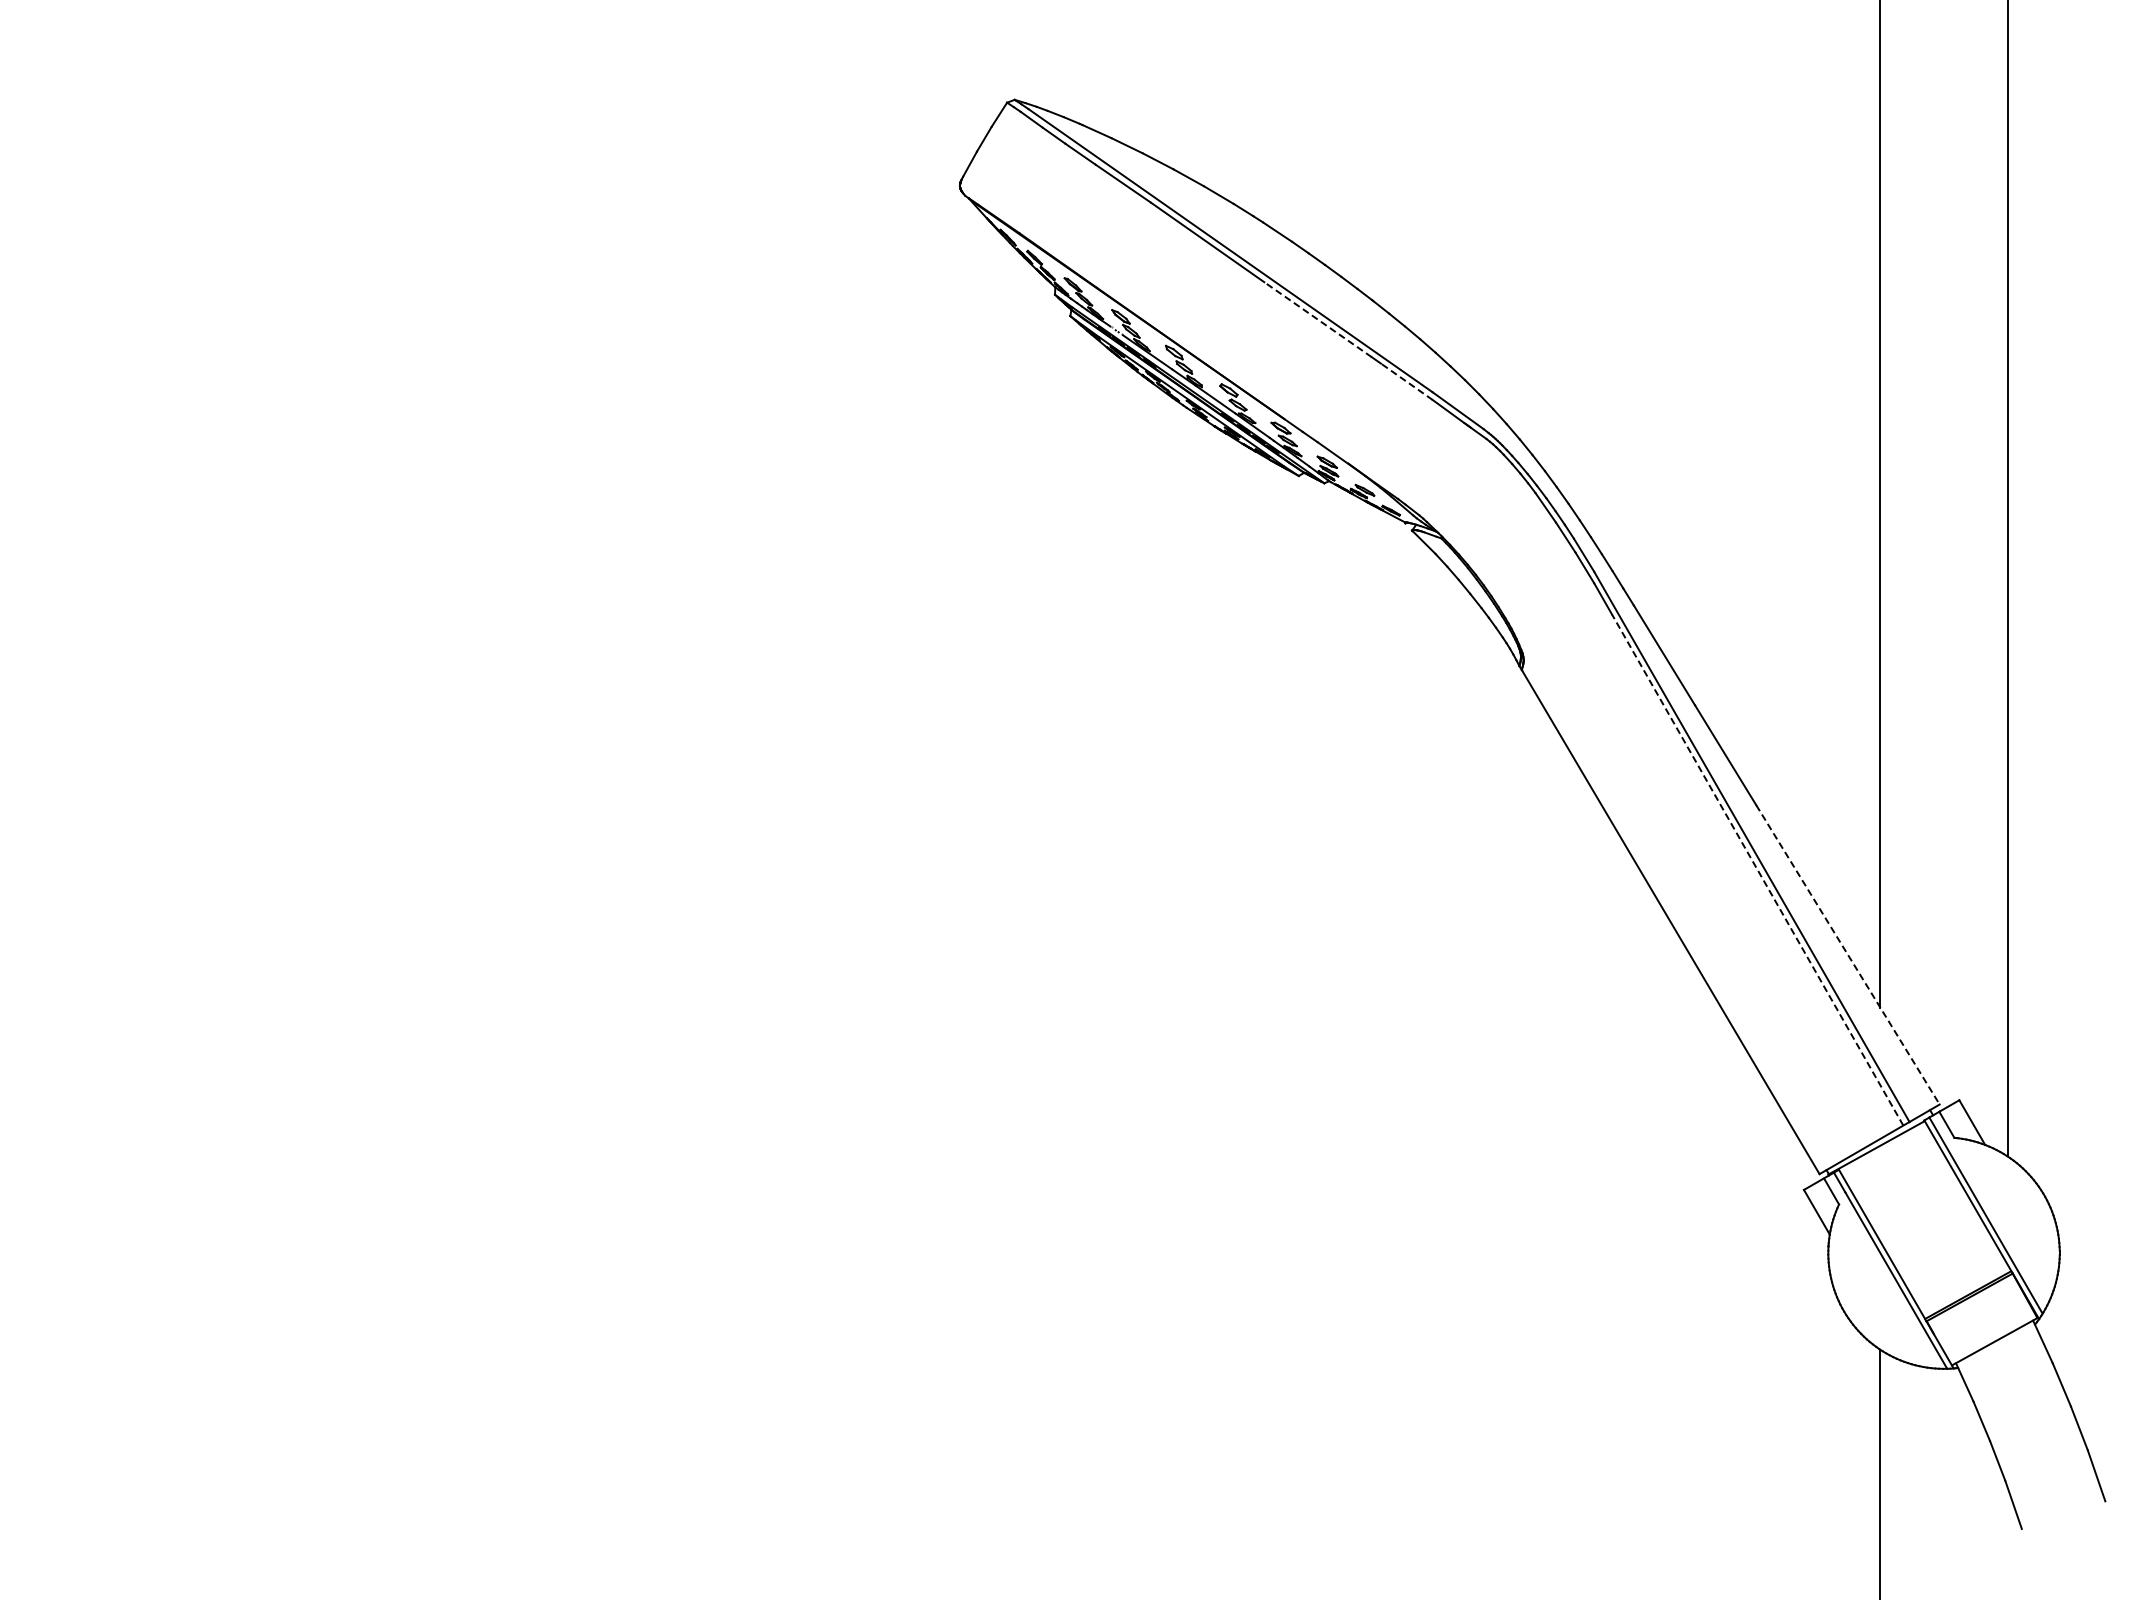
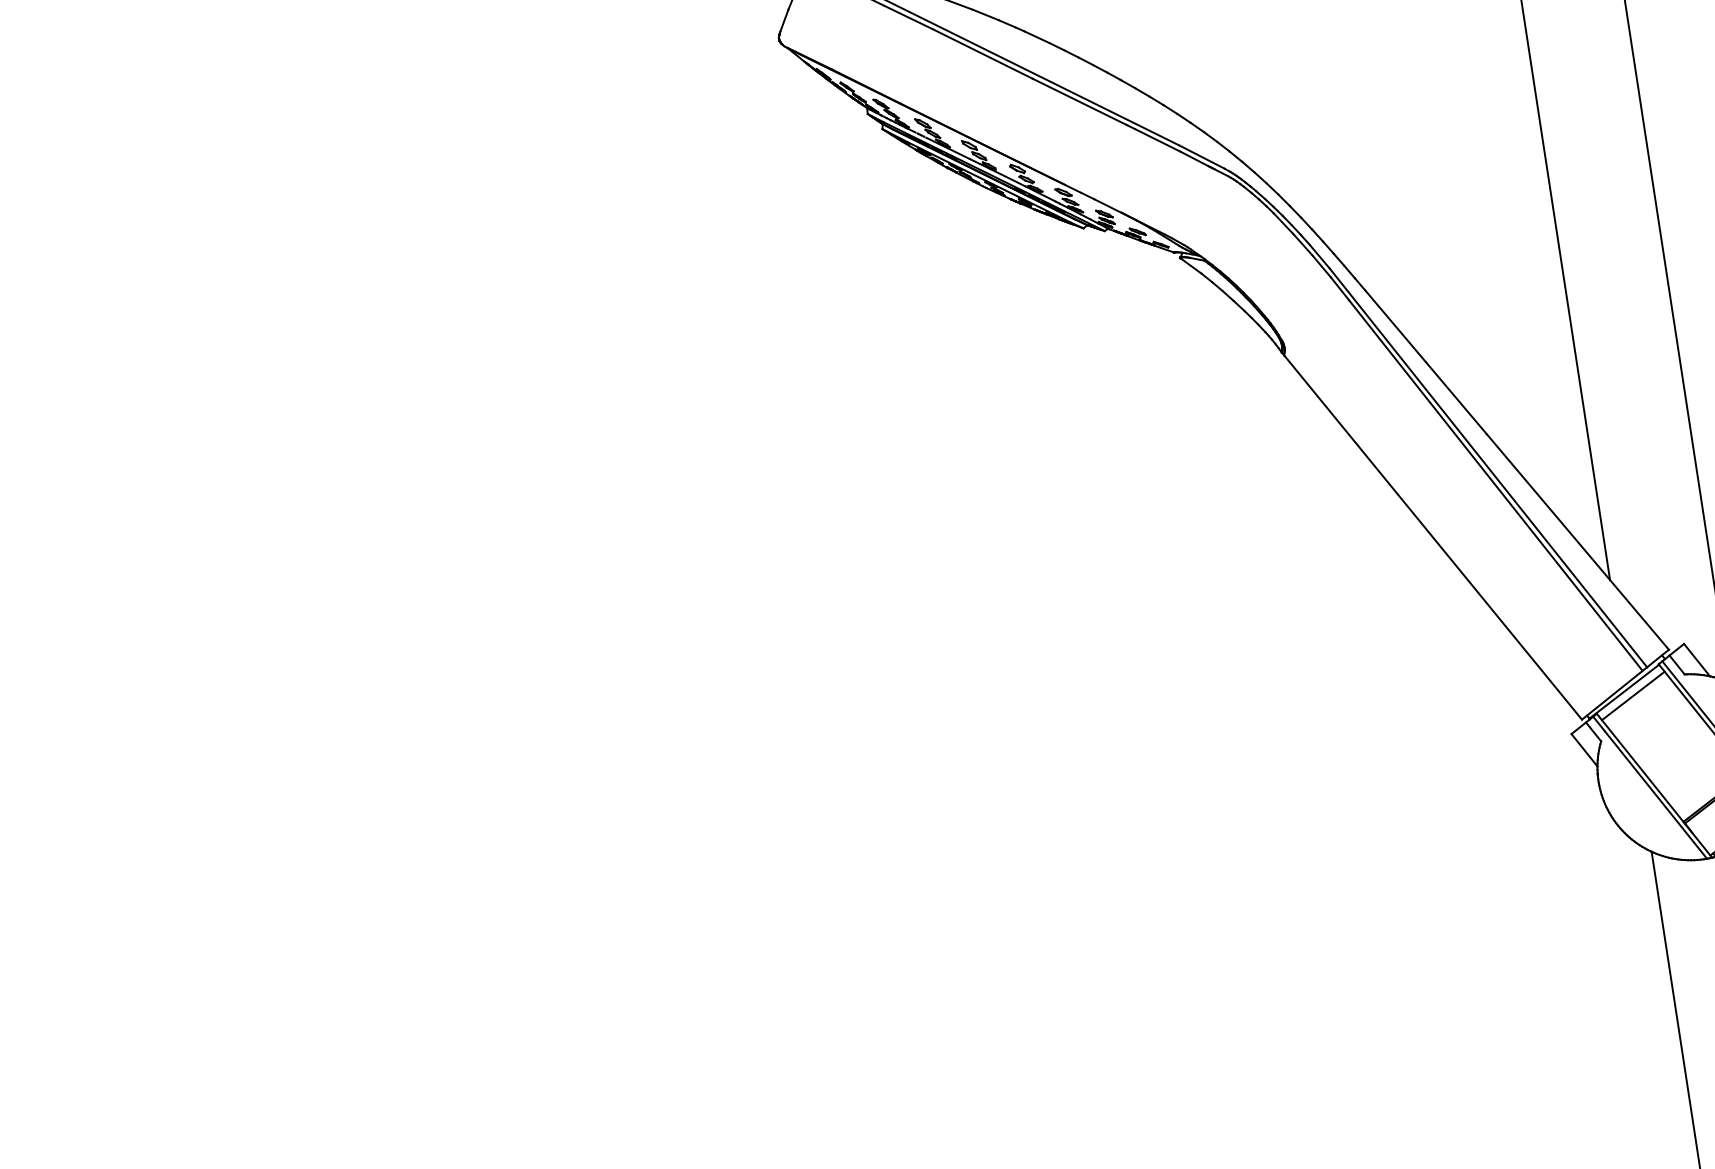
line: (1318, 319) -> (1080, 101), dashed -> solid
line: (1406, 381) -> (1157, 140), dashed -> solid
line: (1757, 869) -> (1495, 485), dashed -> solid
line: (1847, 954) -> (1577, 541), dashed -> solid
line: (1887, 1154) -> (1633, 695), added

